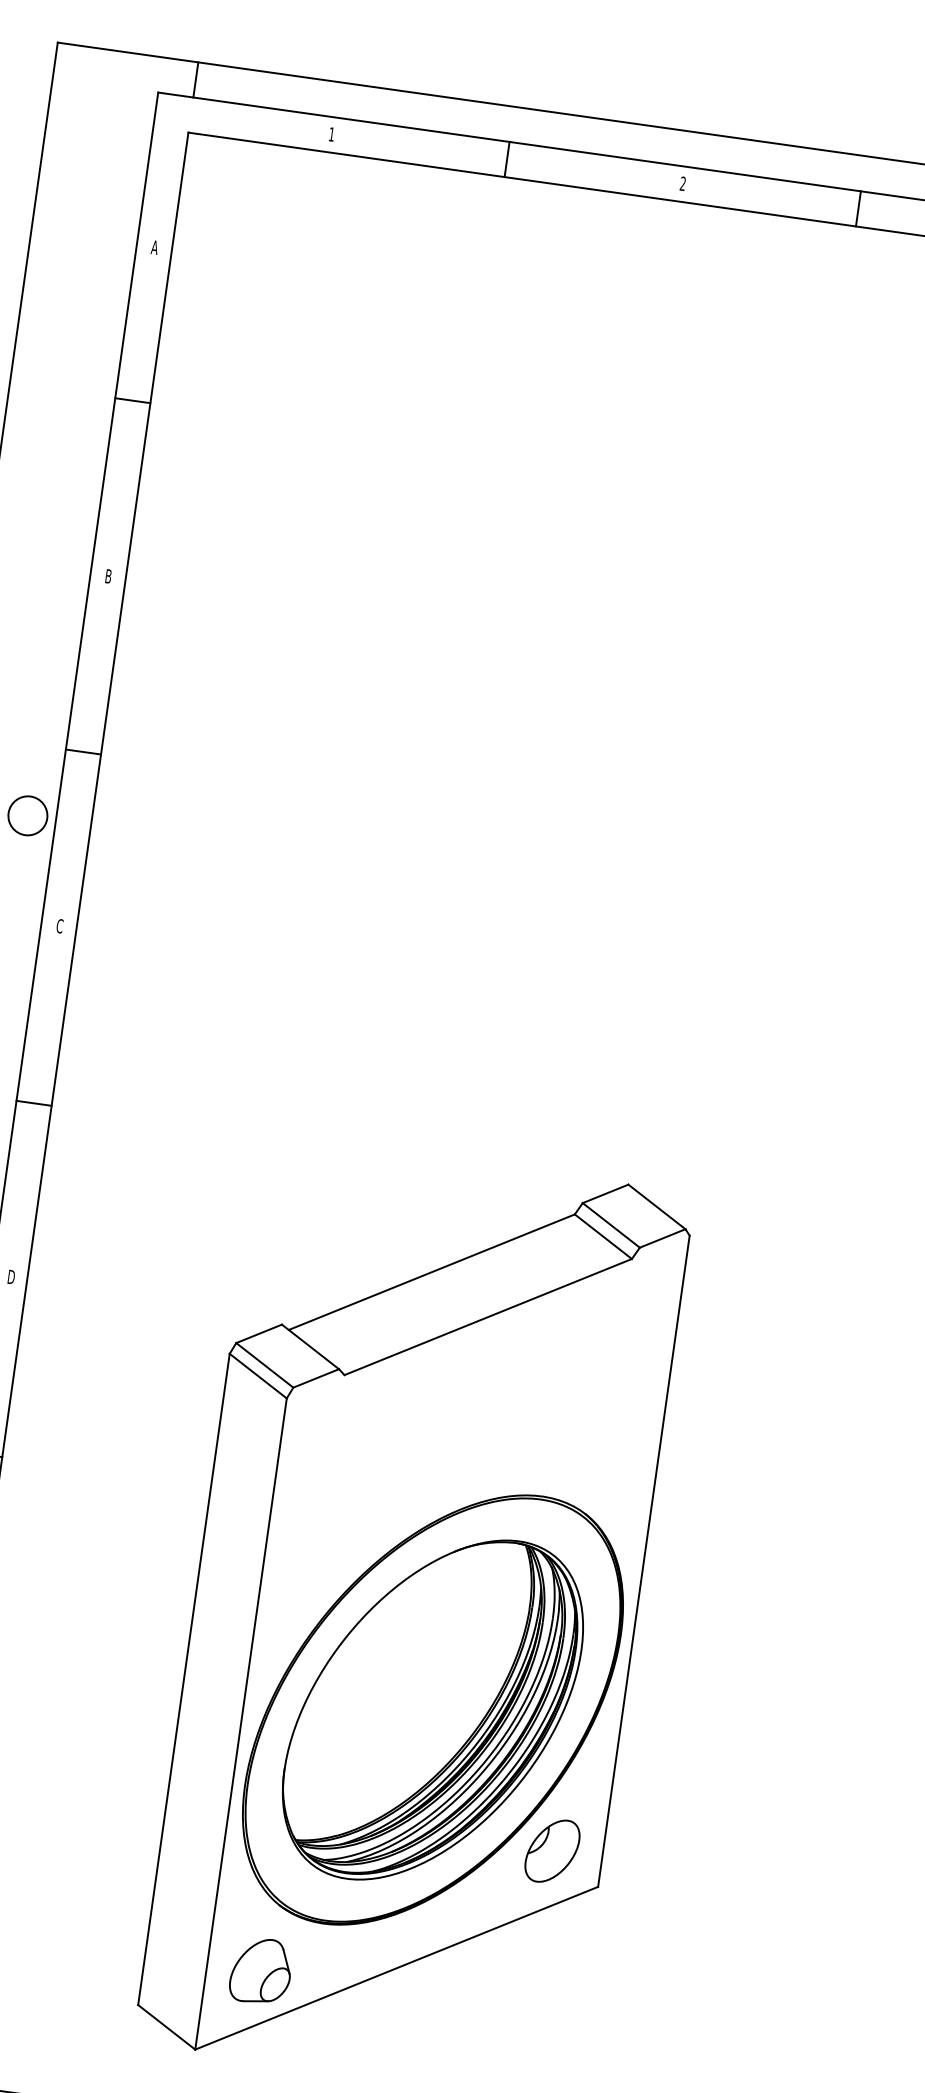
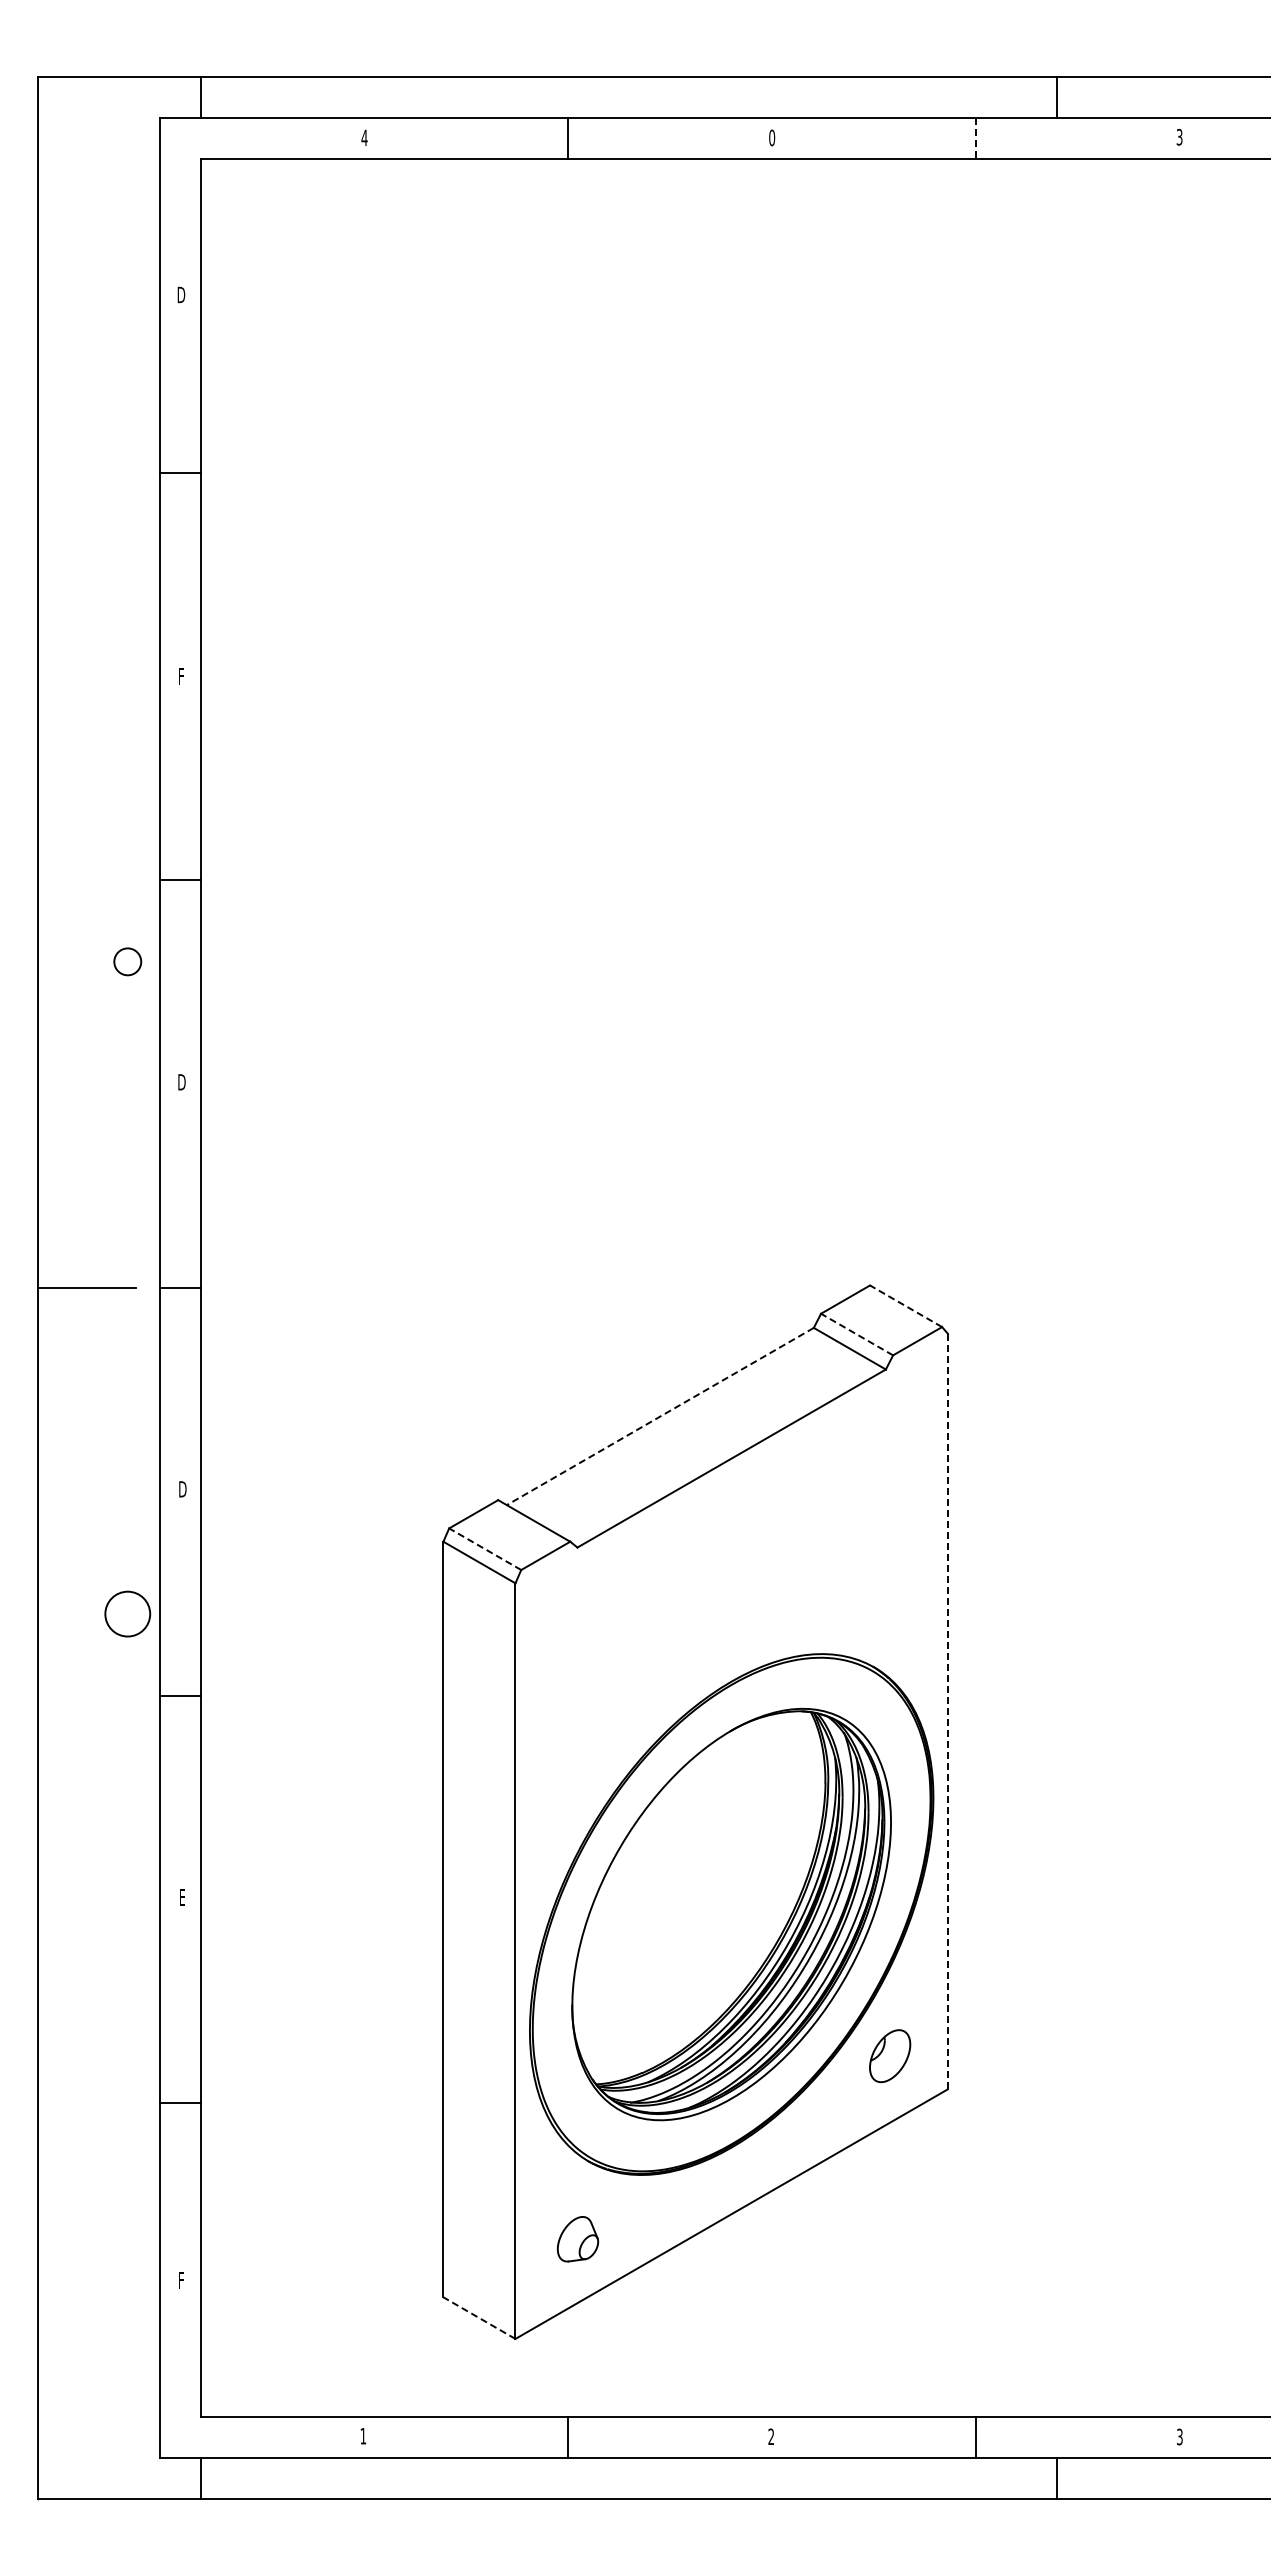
text: (331, 134) -> (364, 137), 1 -> 4
text: (683, 183) -> (772, 137), 2 -> 0
line: (858, 208) -> (975, 138), solid -> dashed
text: (155, 247) -> (181, 294), A -> D
text: (108, 576) -> (181, 676), B -> F
circle: (27, 815) -> (127, 961), size x0.6
text: (59, 926) -> (181, 1082), C -> D
line: (657, 1207) -> (906, 1306), solid -> dashed
line: (611, 1225) -> (857, 1334), solid -> dashed
line: (431, 1272) -> (659, 1416), solid -> dashed
line: (265, 1365) -> (485, 1549), solid -> dashed
line: (643, 1561) -> (947, 1711), solid -> dashed
part: (551, 1851) -> (889, 2056), size x0.7
part: (260, 1971) -> (577, 2239), size x0.6
line: (166, 2027) -> (479, 2318), solid -> dashed

